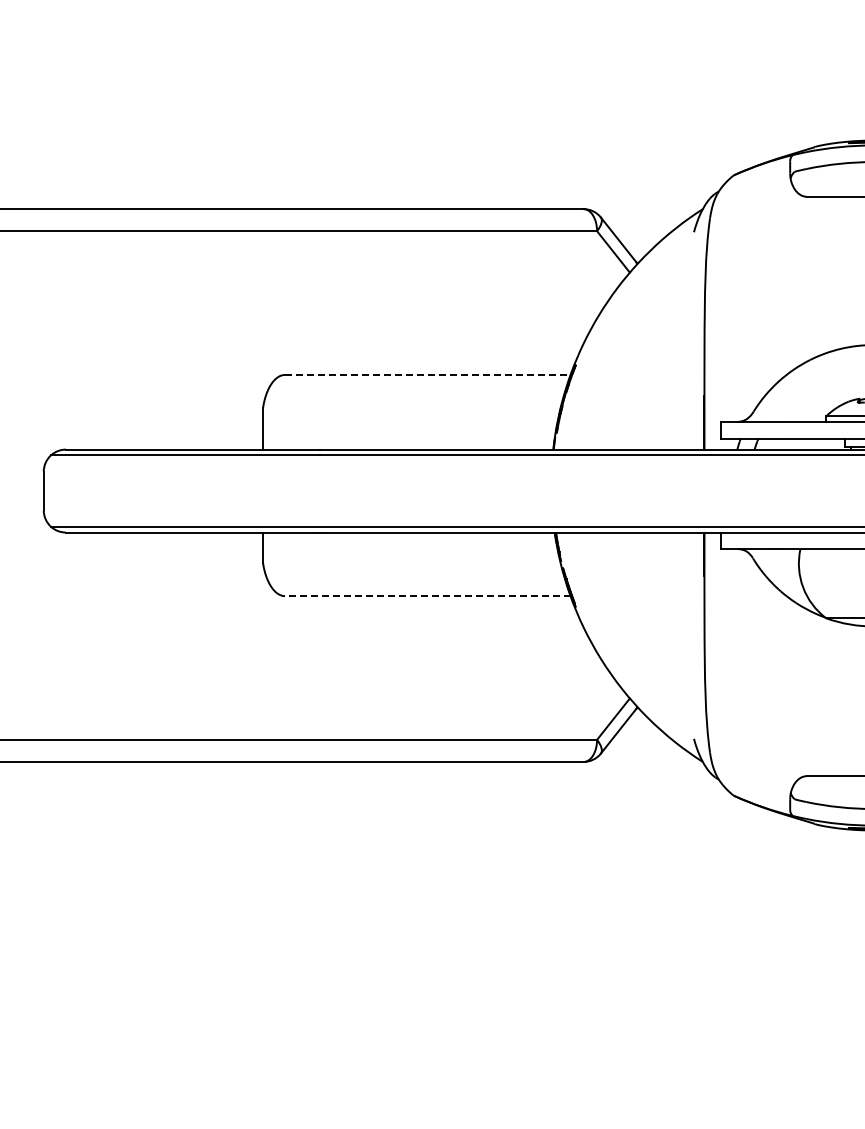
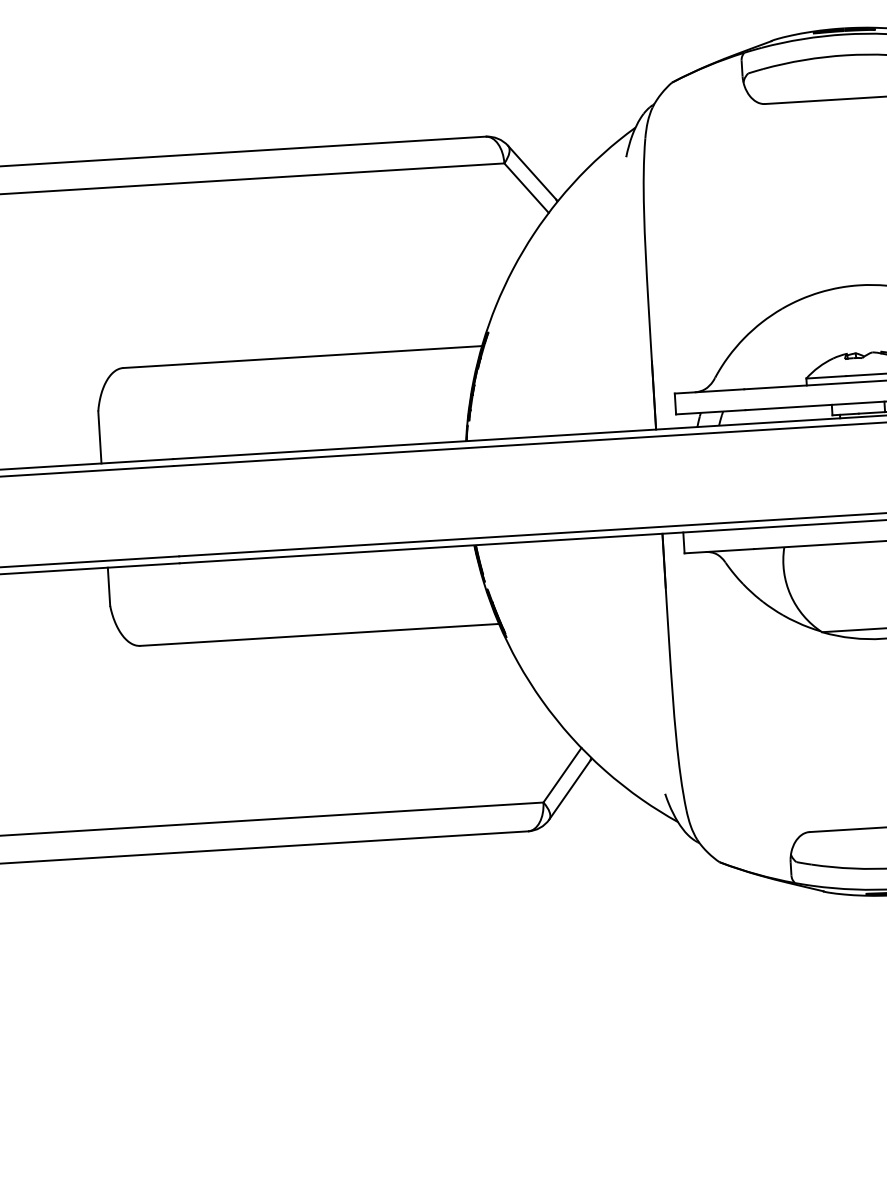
line: (427, 374) -> (302, 356), dashed -> solid
line: (427, 596) -> (319, 635), dashed -> solid

